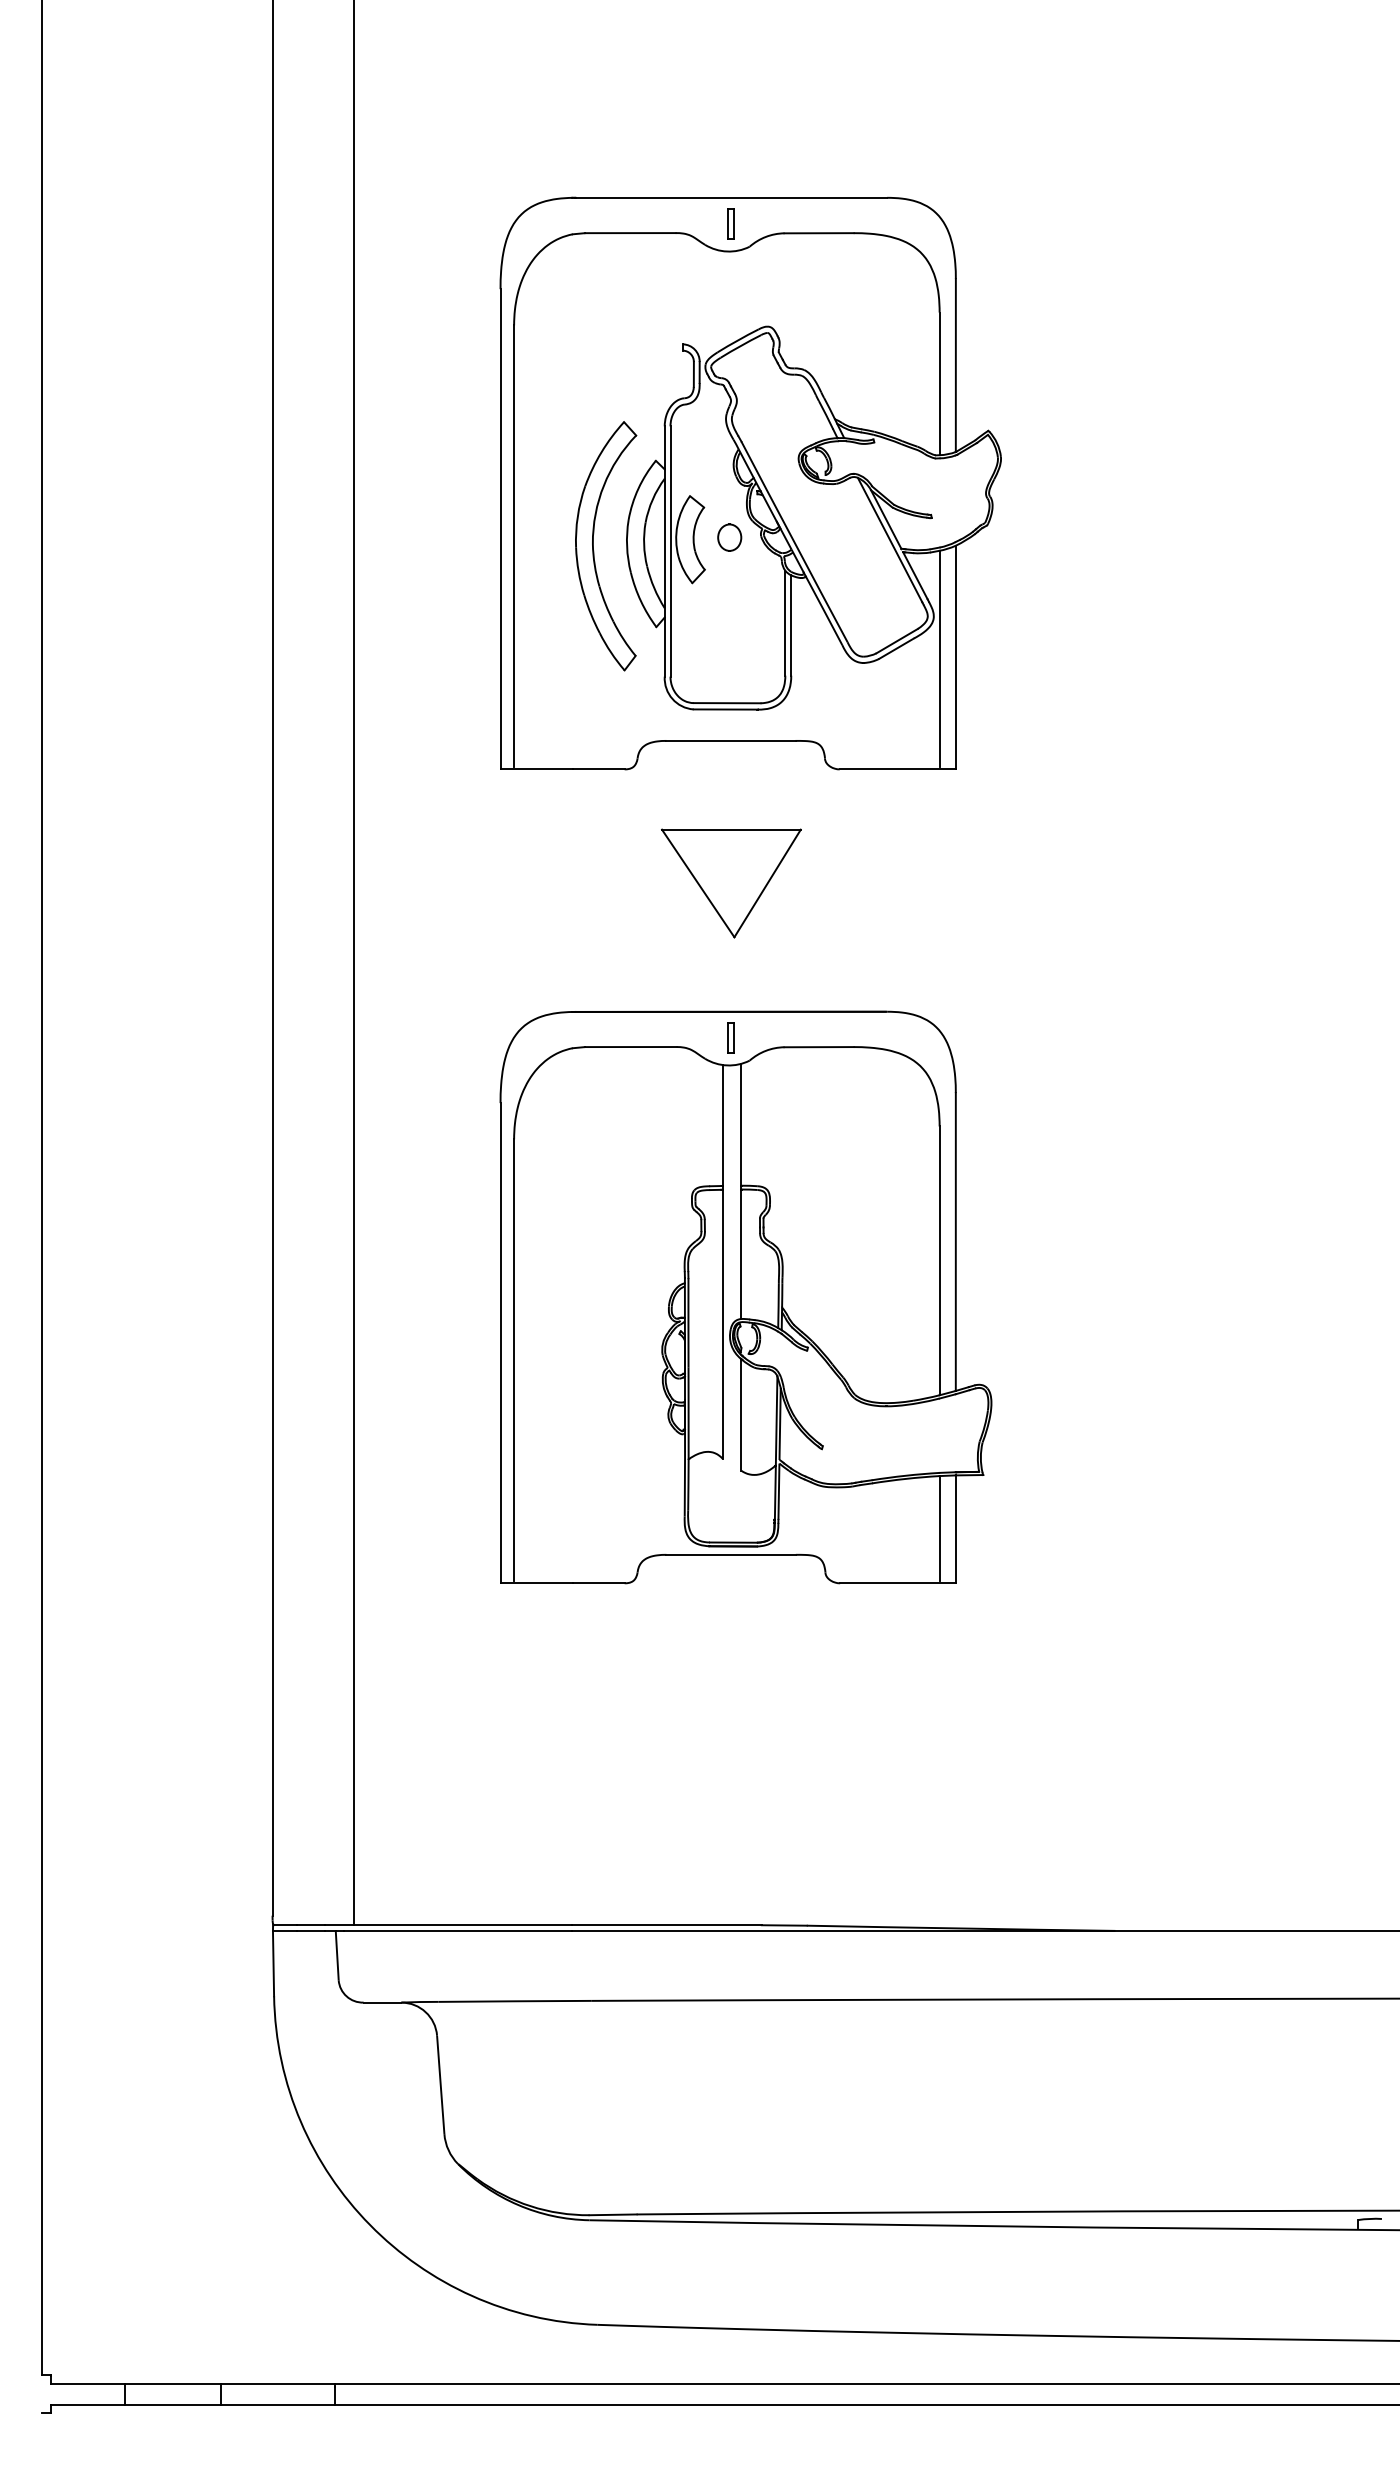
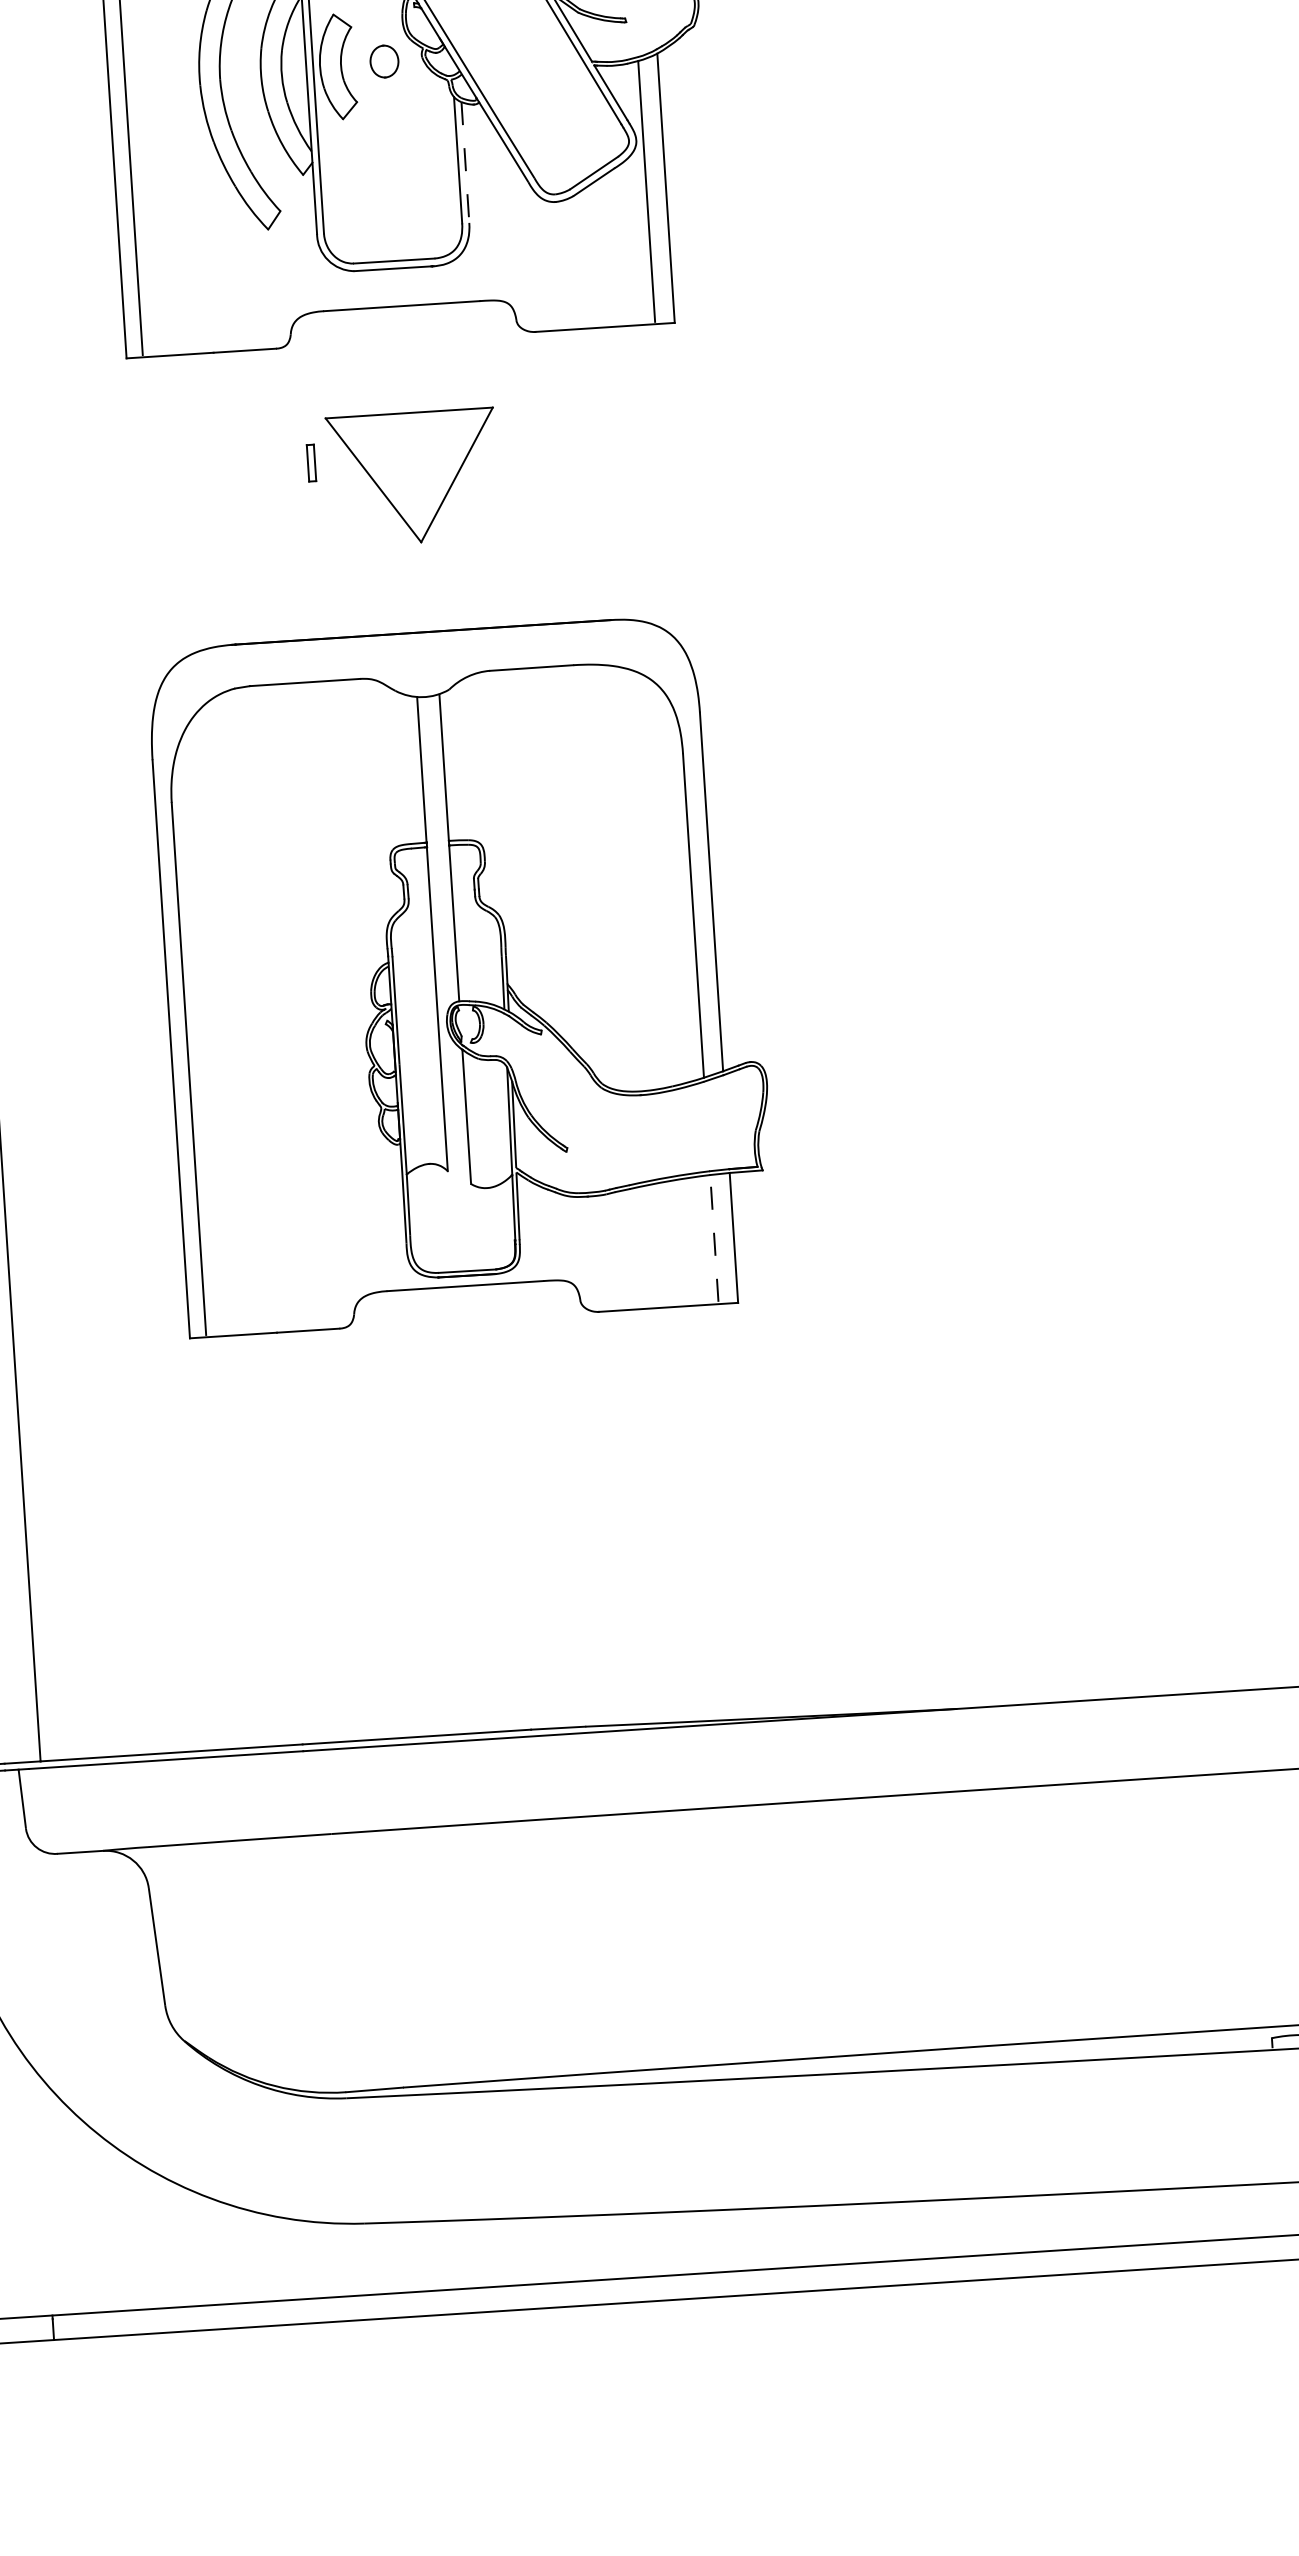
line: (791, 625) -> (465, 162), solid -> dashed
part: (730, 1037) -> (311, 462), moved
line: (939, 1528) -> (714, 1238), solid -> dashed

